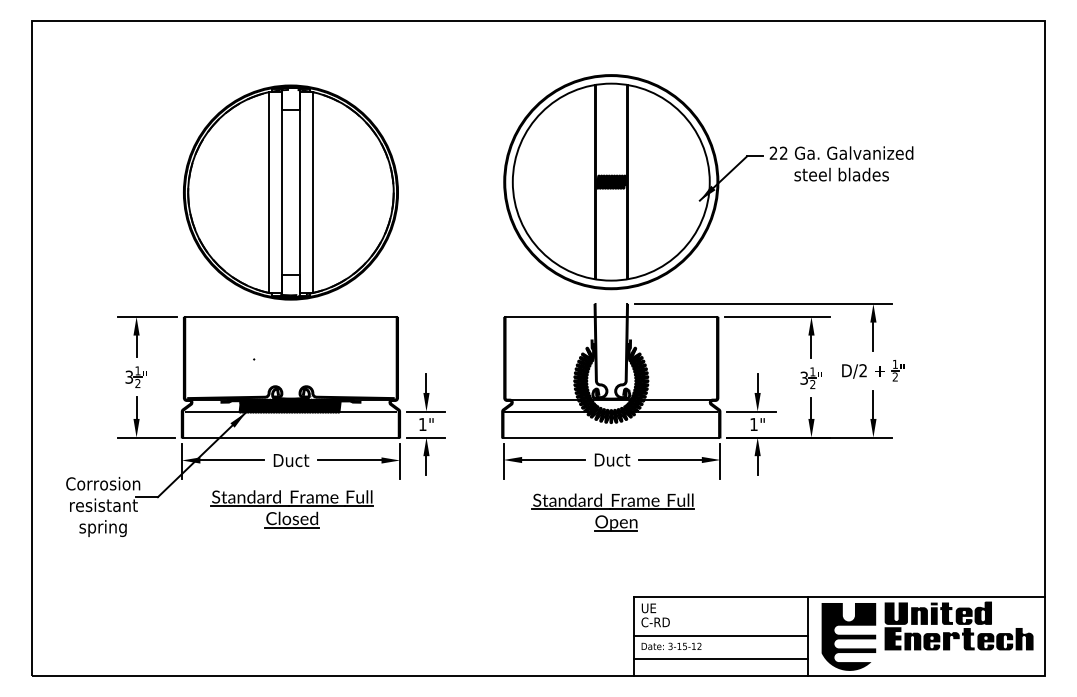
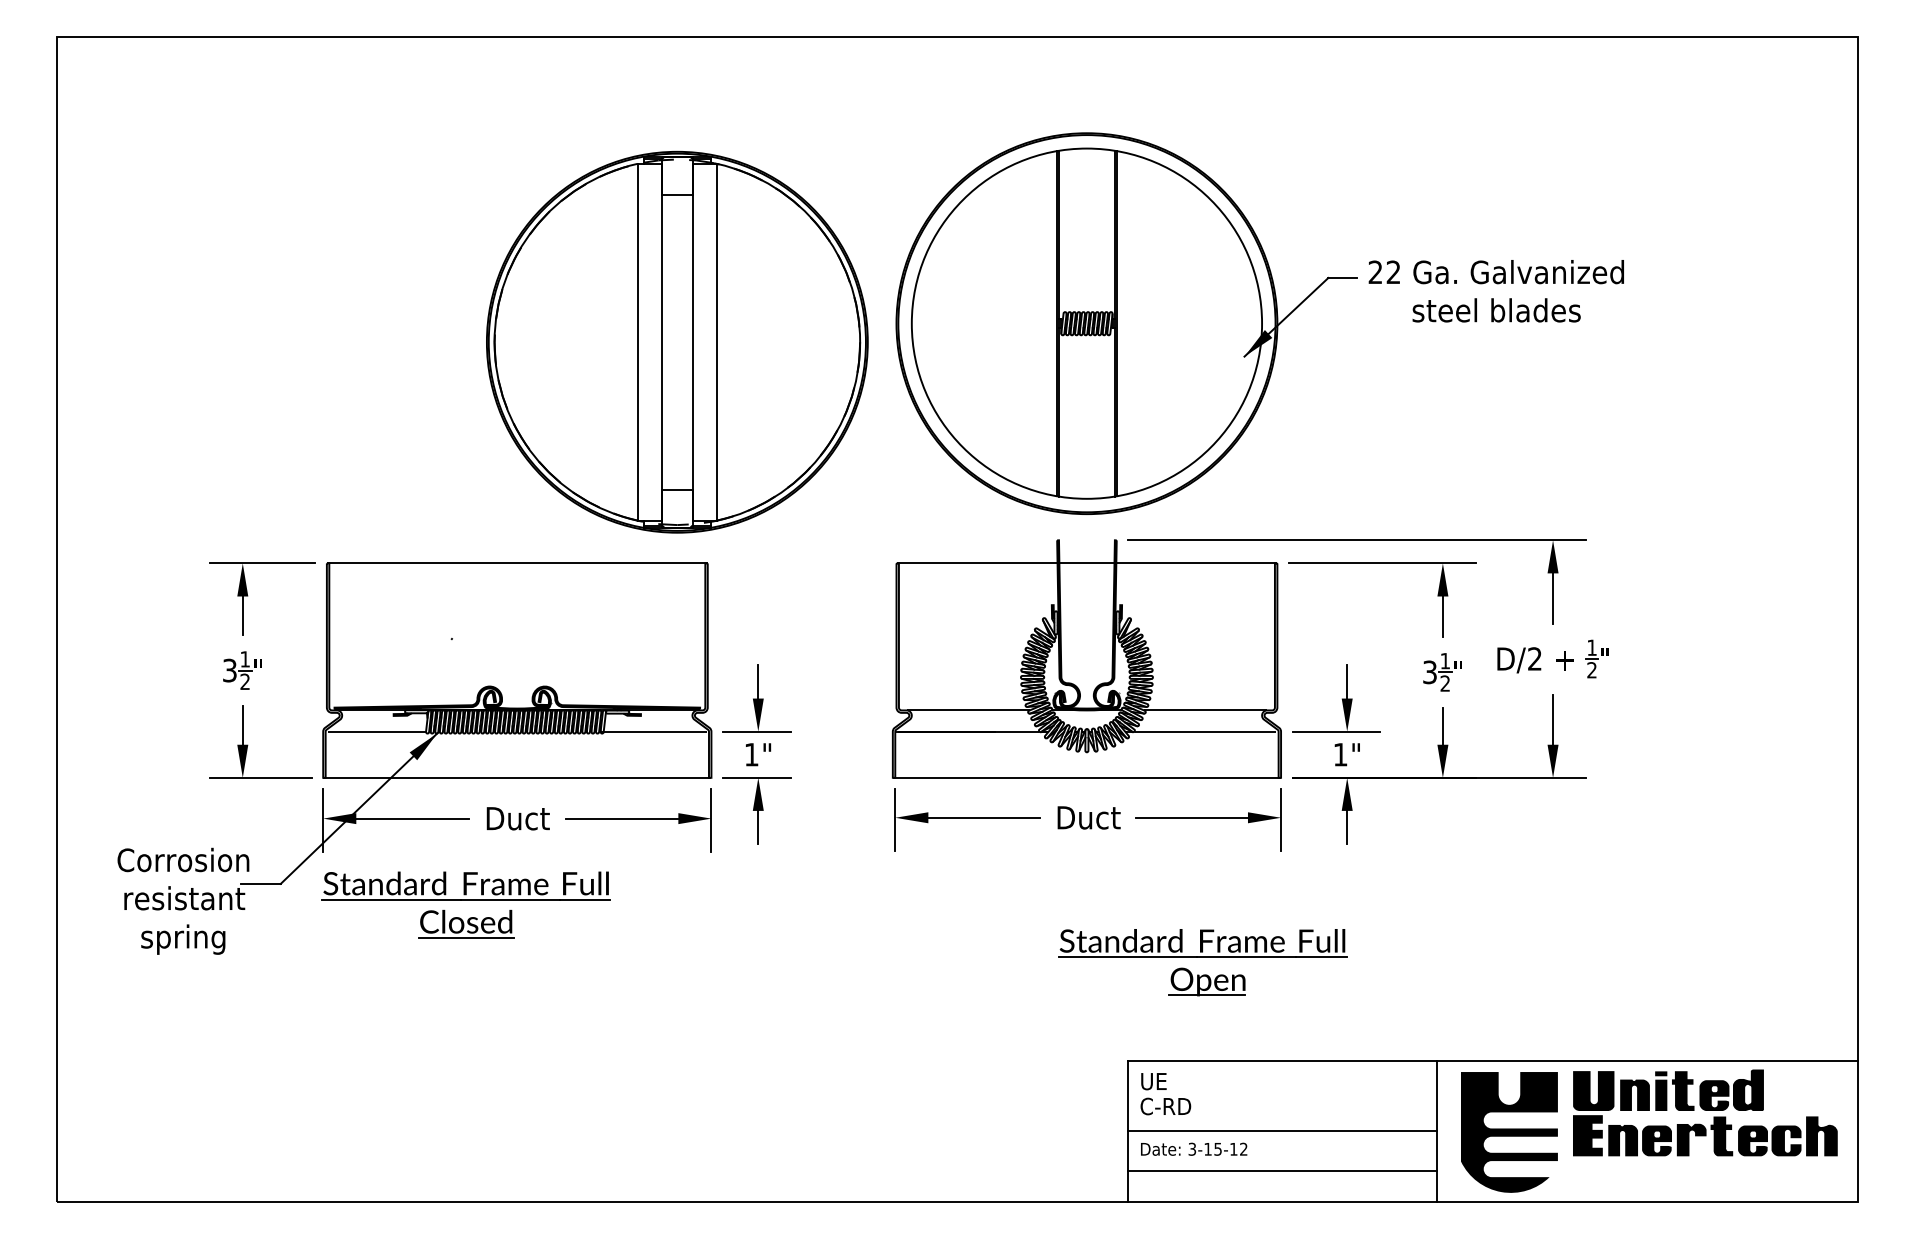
part: (290, 192) -> (676, 342), moved
part: (291, 509) -> (464, 905), moved
part: (612, 512) -> (1201, 962), moved

